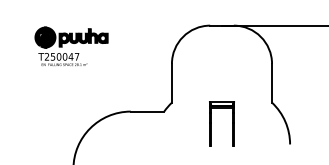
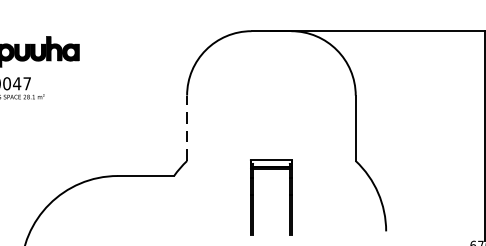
line: (171, 82) -> (186, 126), solid -> dashed

